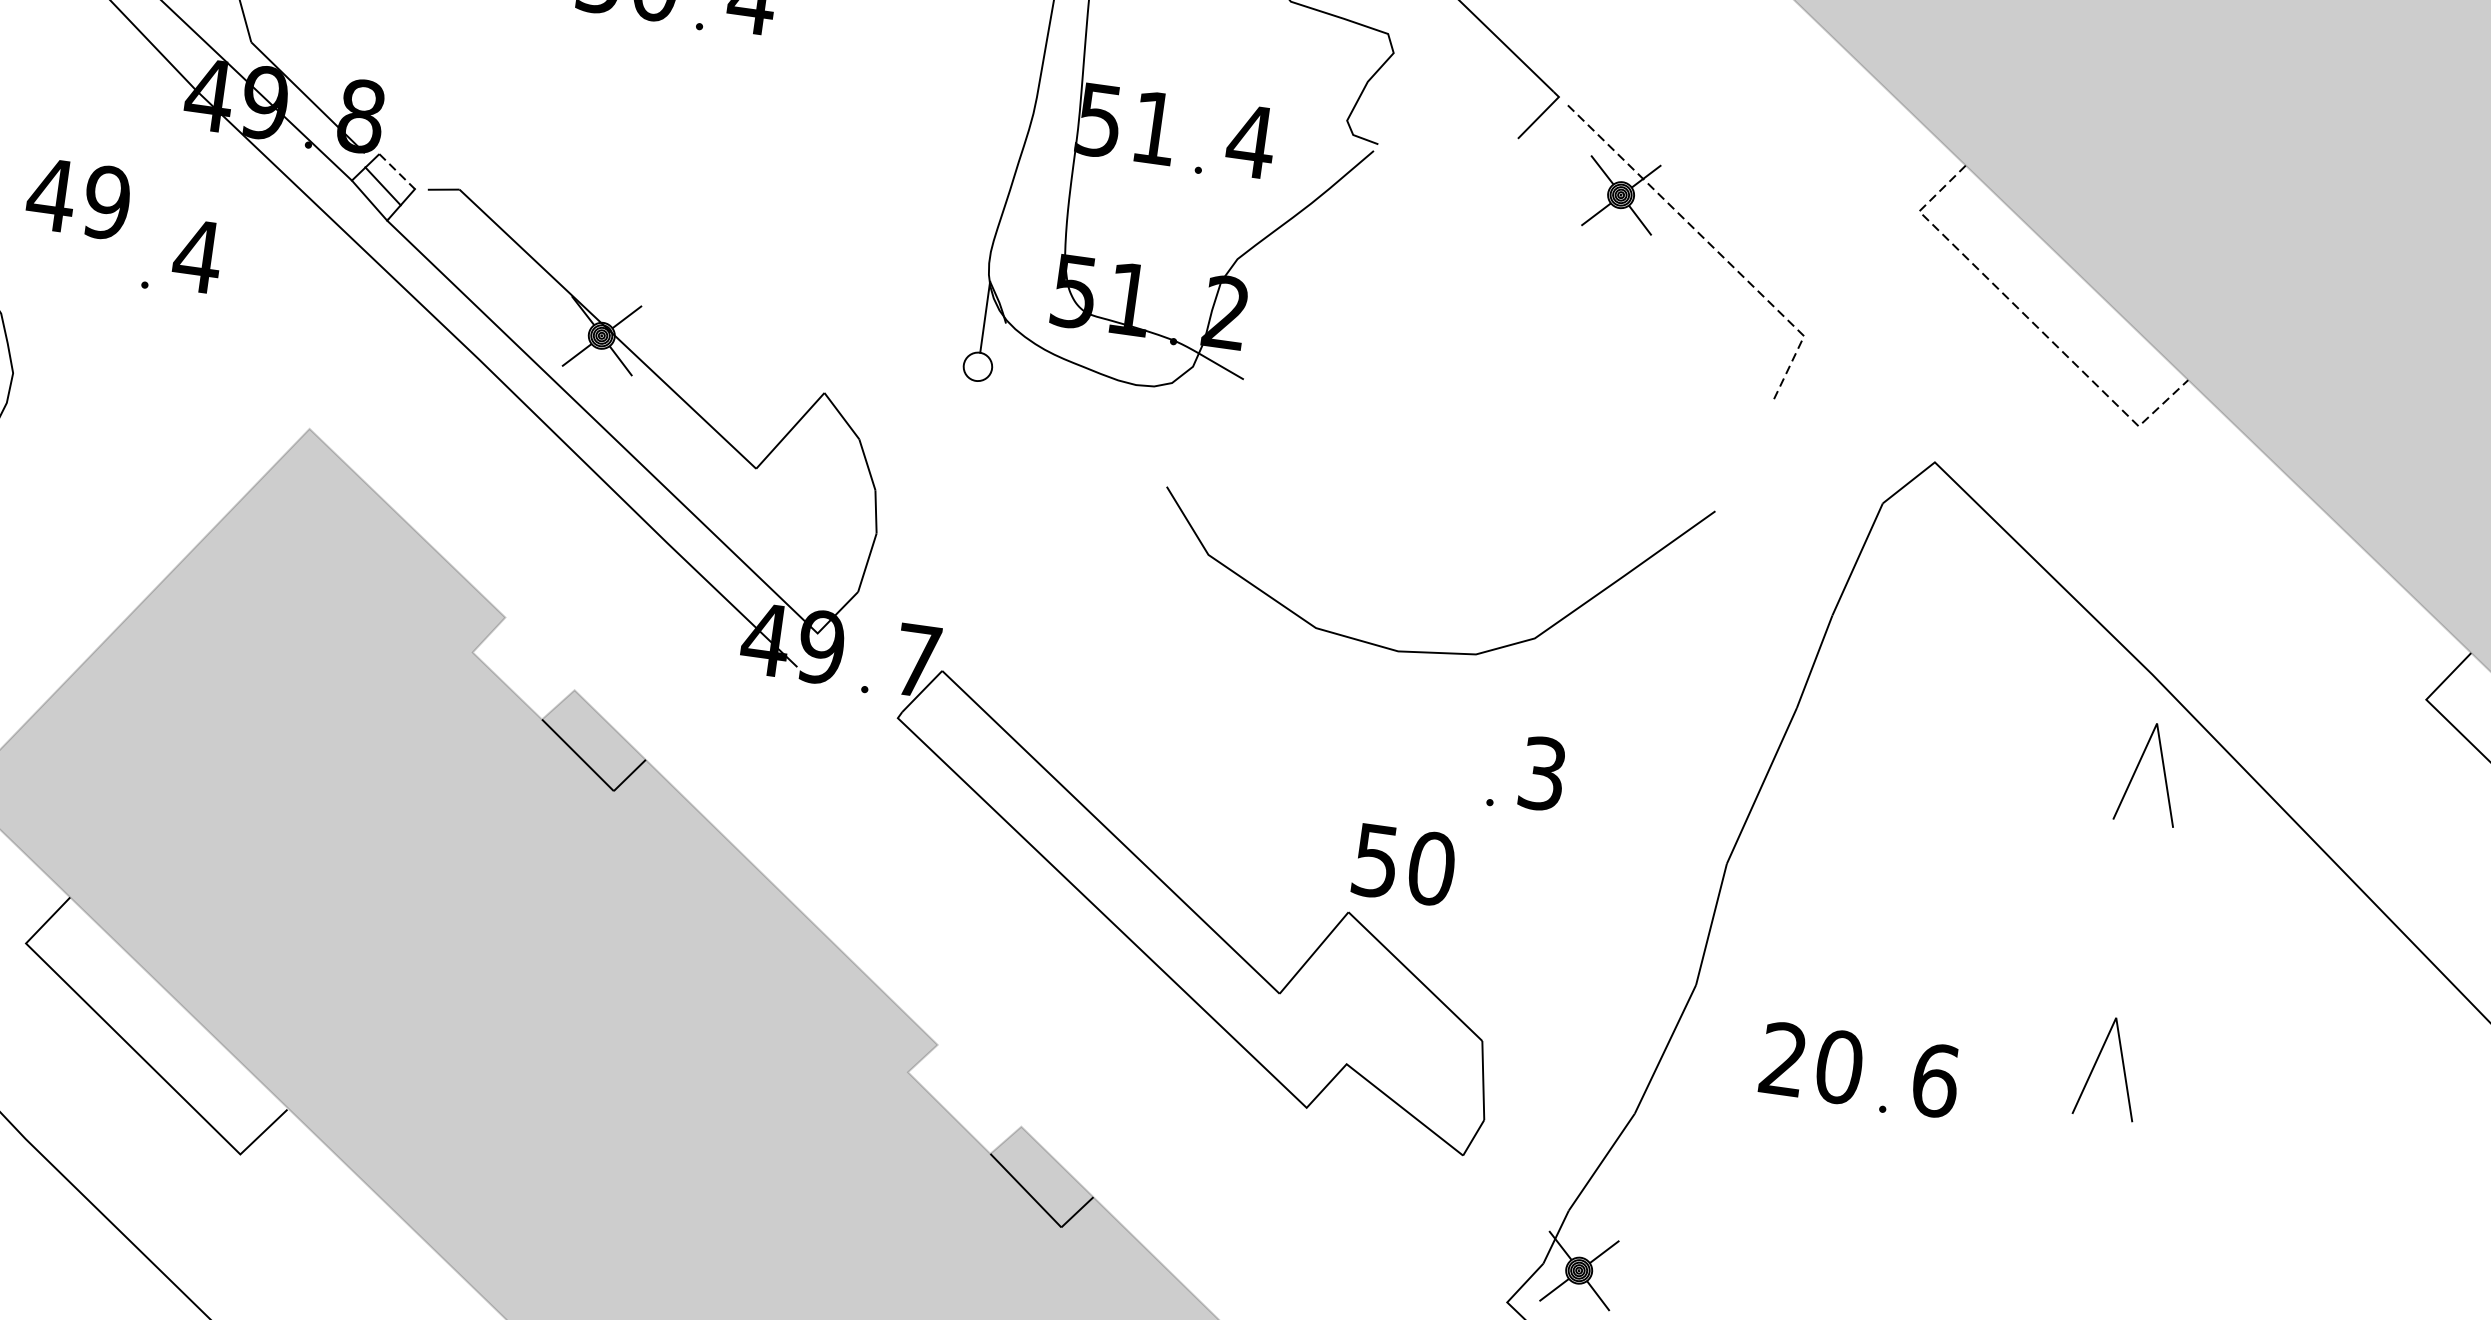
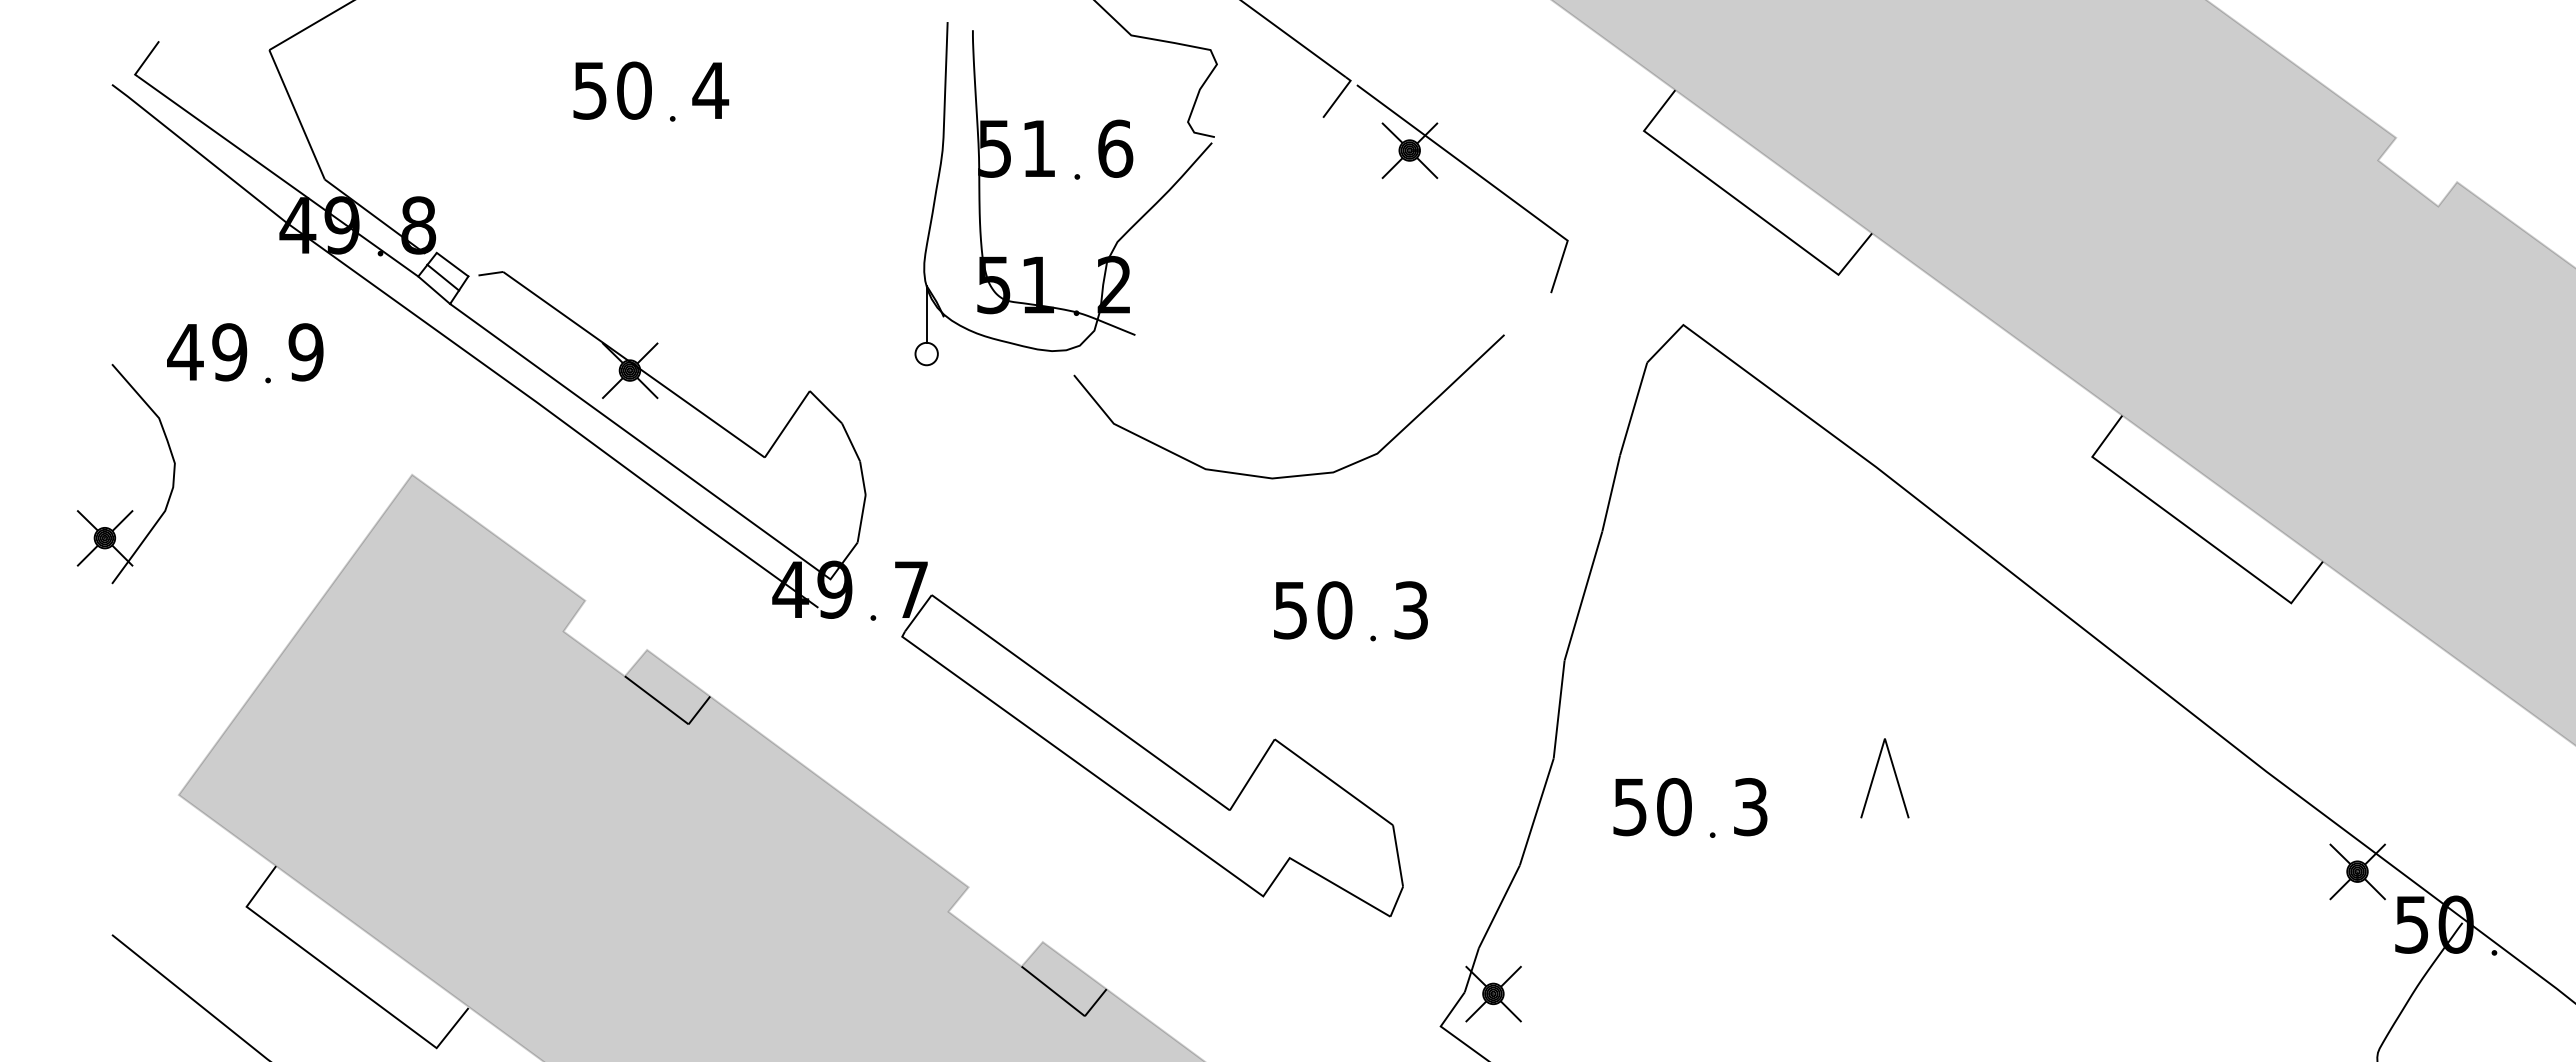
text: (1250, 141) -> (1114, 148), 4 -> 6
line: (397, 171) -> (452, 264), dashed -> solid
text: (79, 199) -> (207, 352), moved
line: (1710, 244) -> (1484, 179), dashed -> solid
text: (196, 256) -> (305, 352), 4 -> 9
line: (2030, 319) -> (1742, 203), dashed -> solid
curve: (1433, 651) -> (1299, 474), moved
part: (2138, 767) -> (1875, 540), removed
text: (1404, 865) -> (1313, 610), moved
text: (1783, 1058) -> (1629, 806), 20 -> 50
text: (1935, 1081) -> (1750, 807), 6 -> 3

